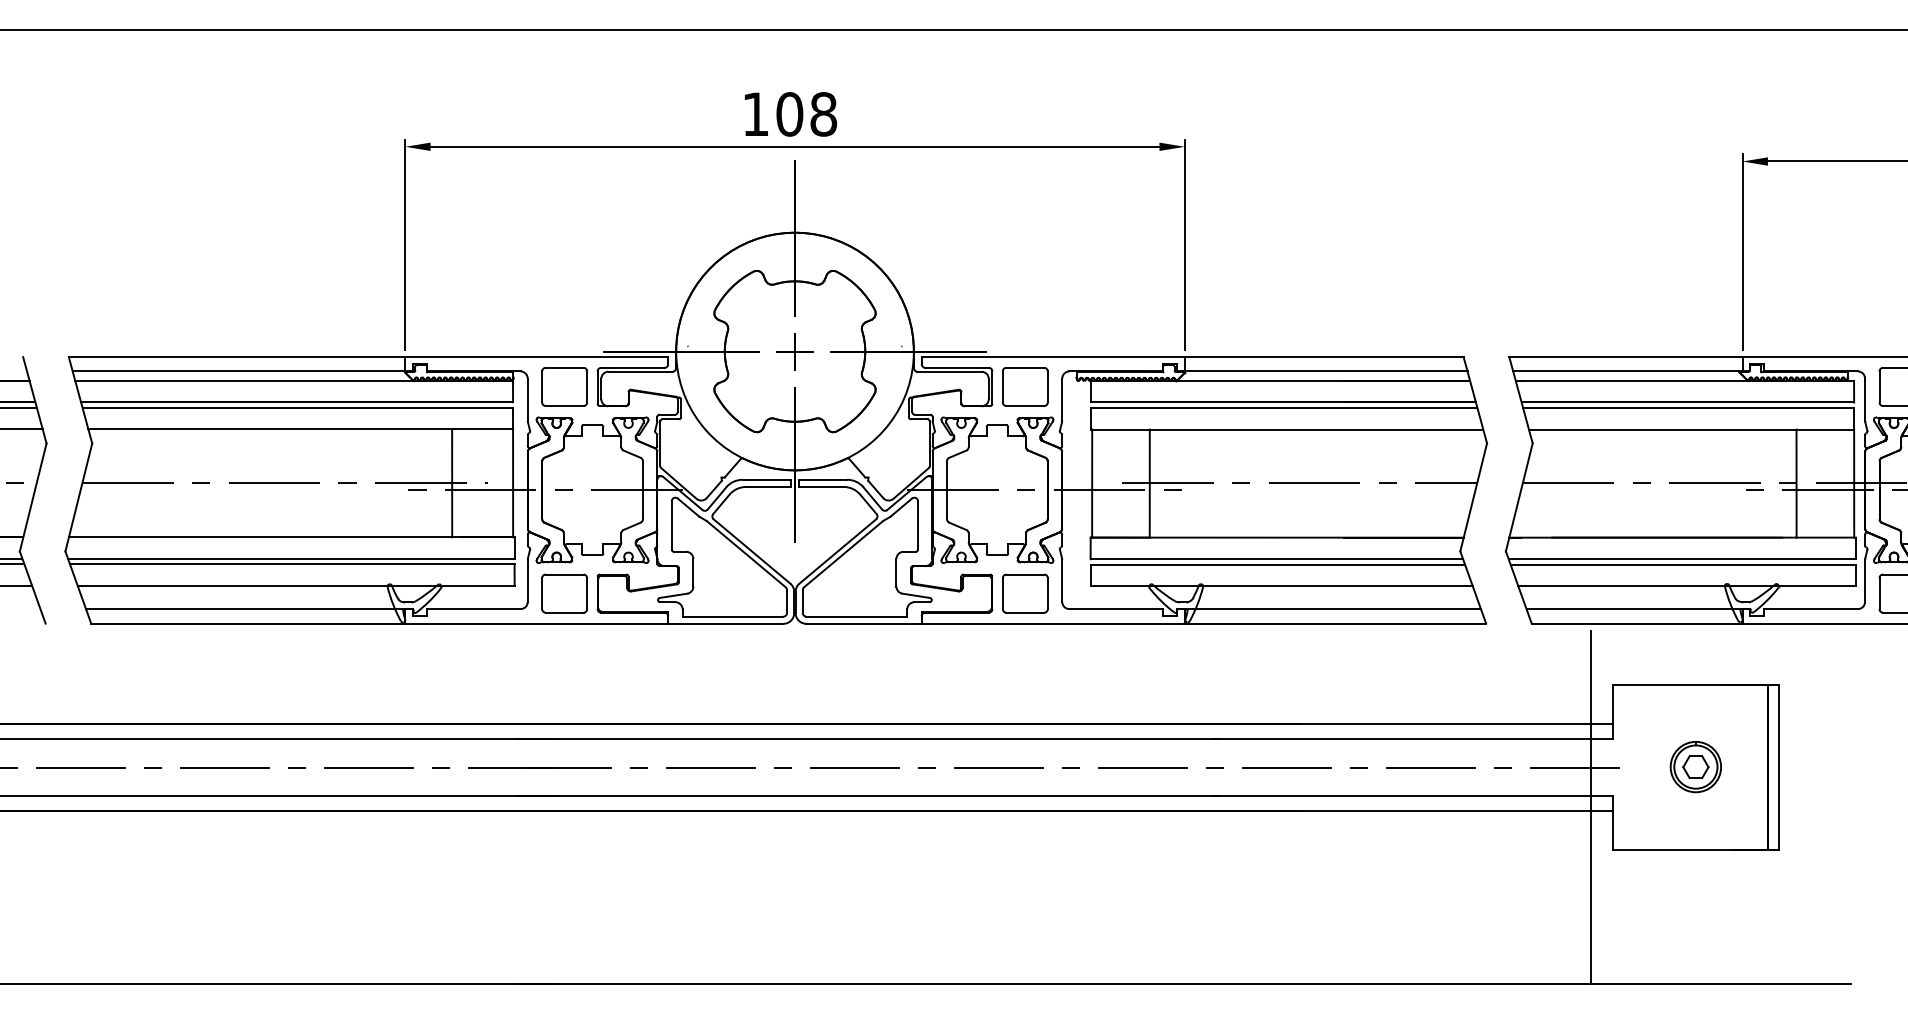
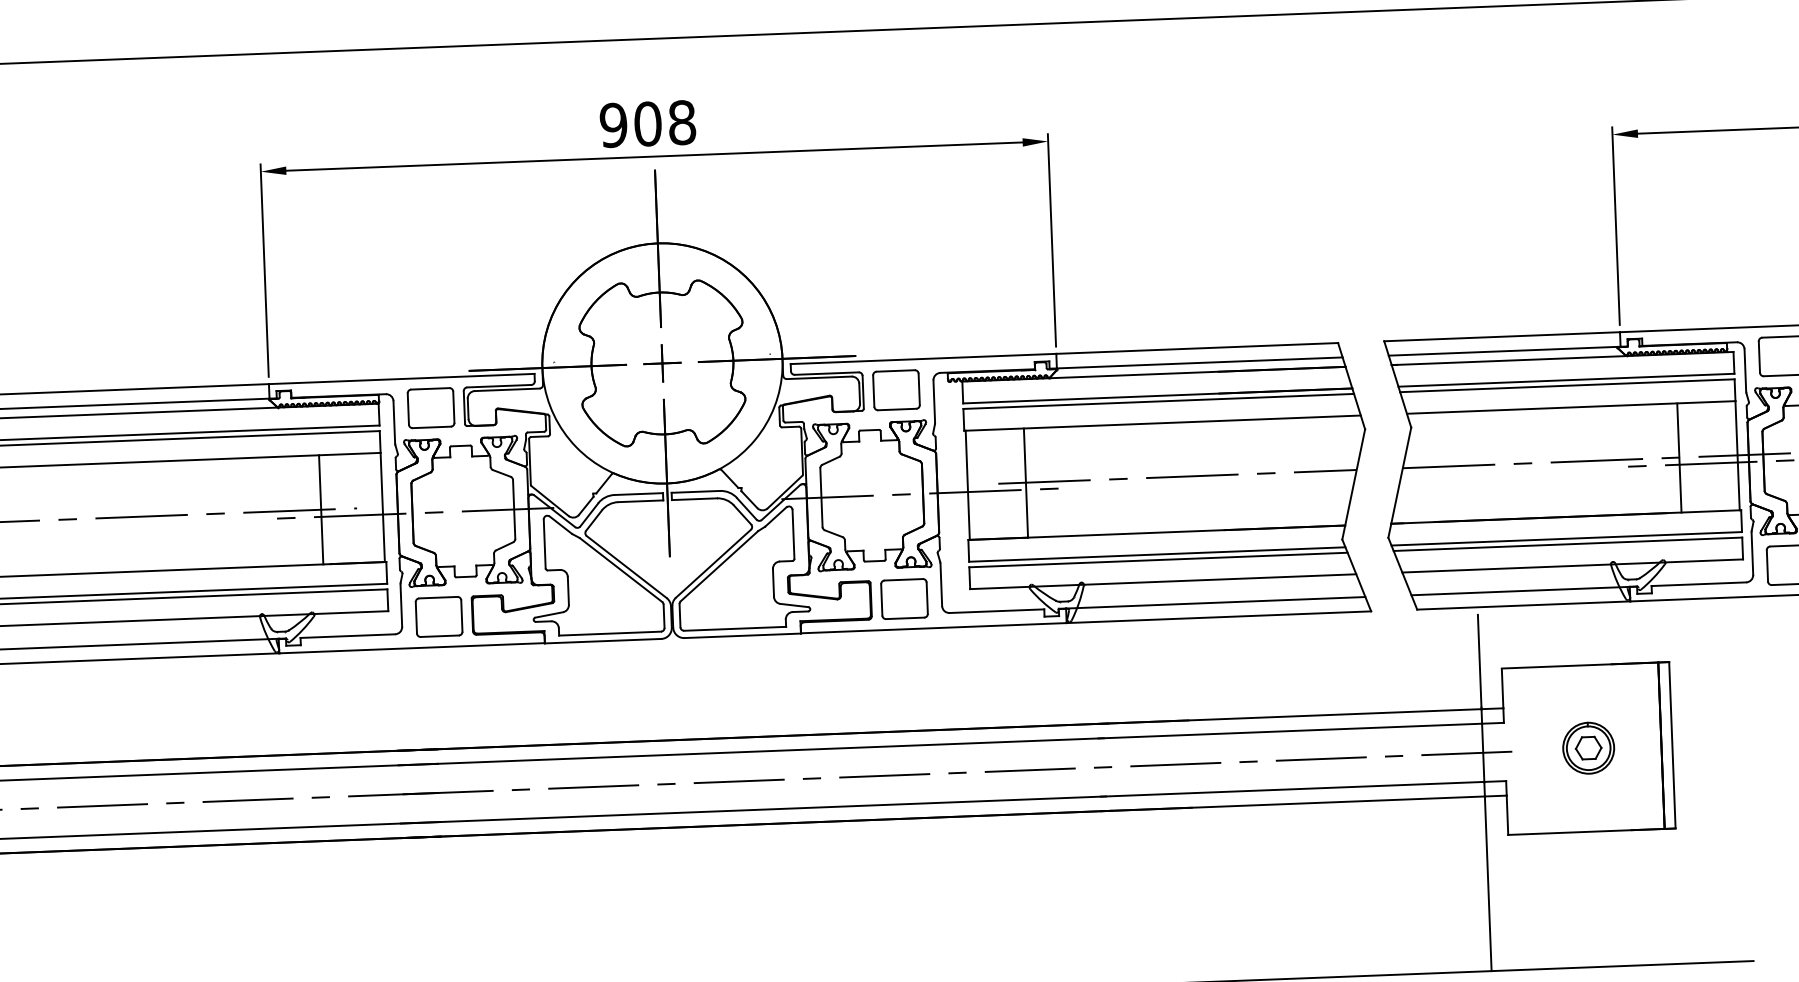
text: (755, 114) -> (613, 125), 108 -> 908

